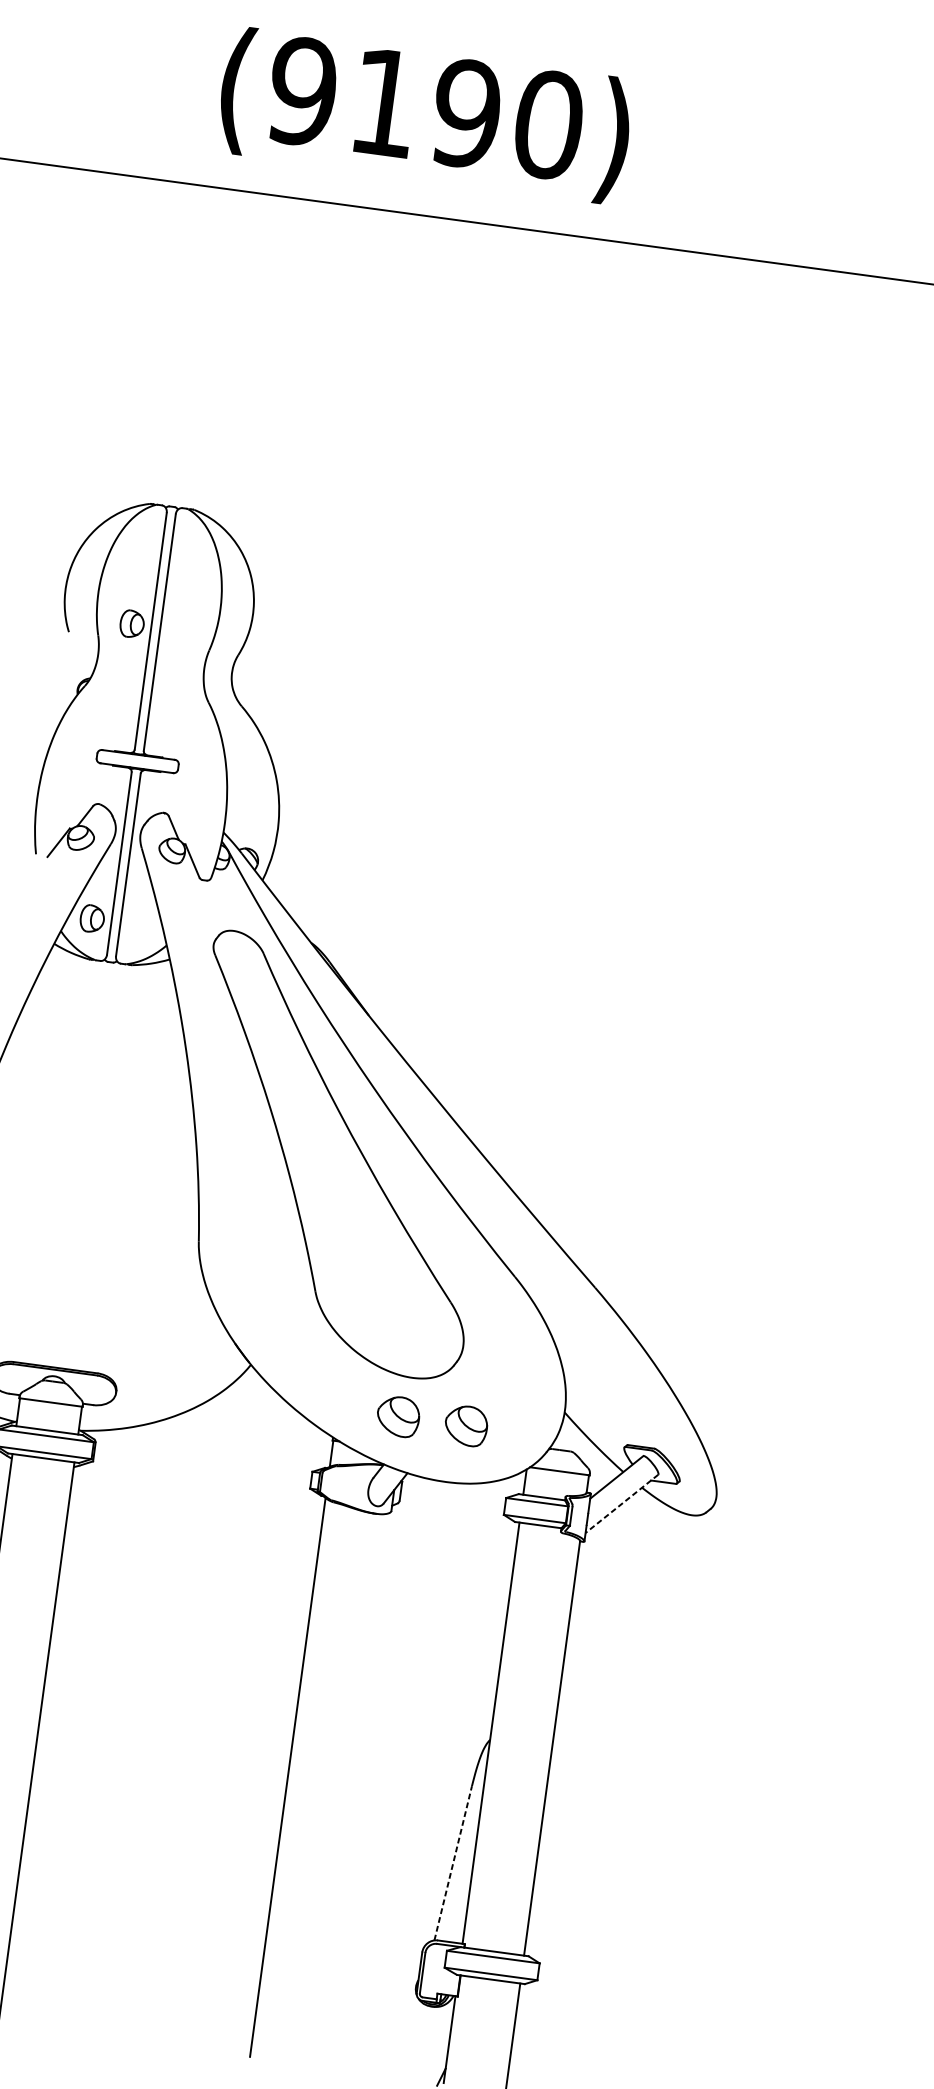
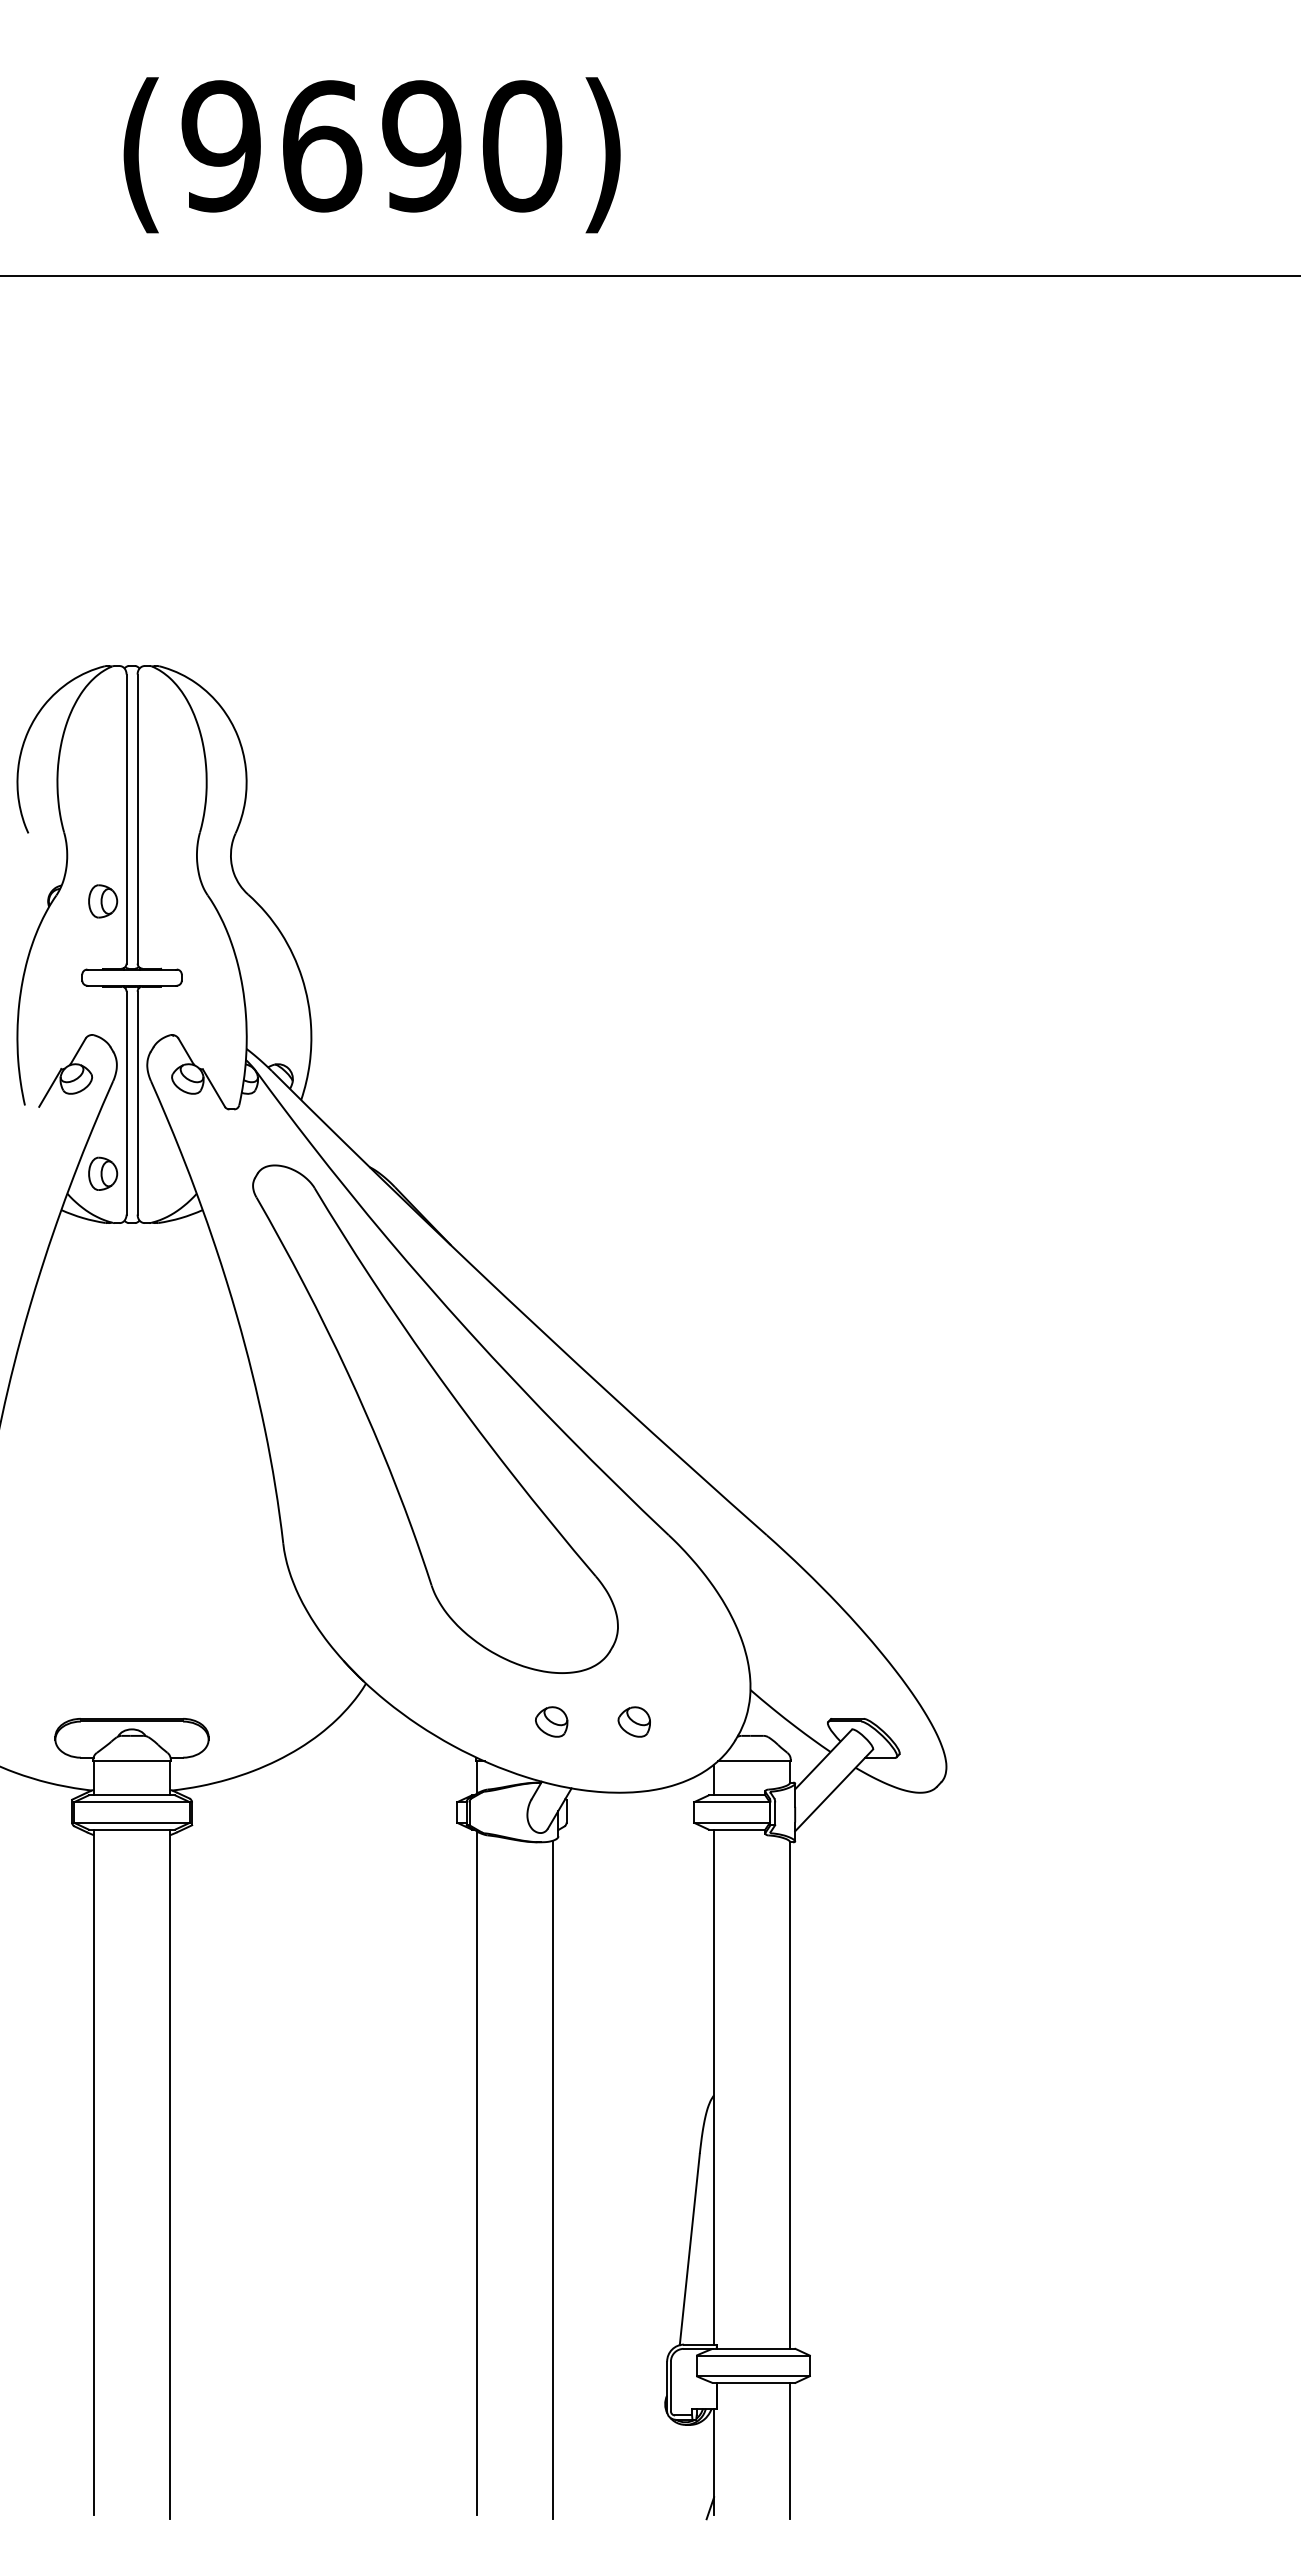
text: (385, 102) -> (322, 146), (9190) -> (9690)
part: (132, 624) -> (103, 901), moved
part: (398, 1416) -> (551, 1721), size x0.62
part: (465, 1425) -> (633, 1721), size x0.62
line: (621, 1503) -> (833, 1790), dashed -> solid
line: (349, 1791) -> (553, 2179), added
line: (452, 1863) -> (689, 2249), dashed -> solid

